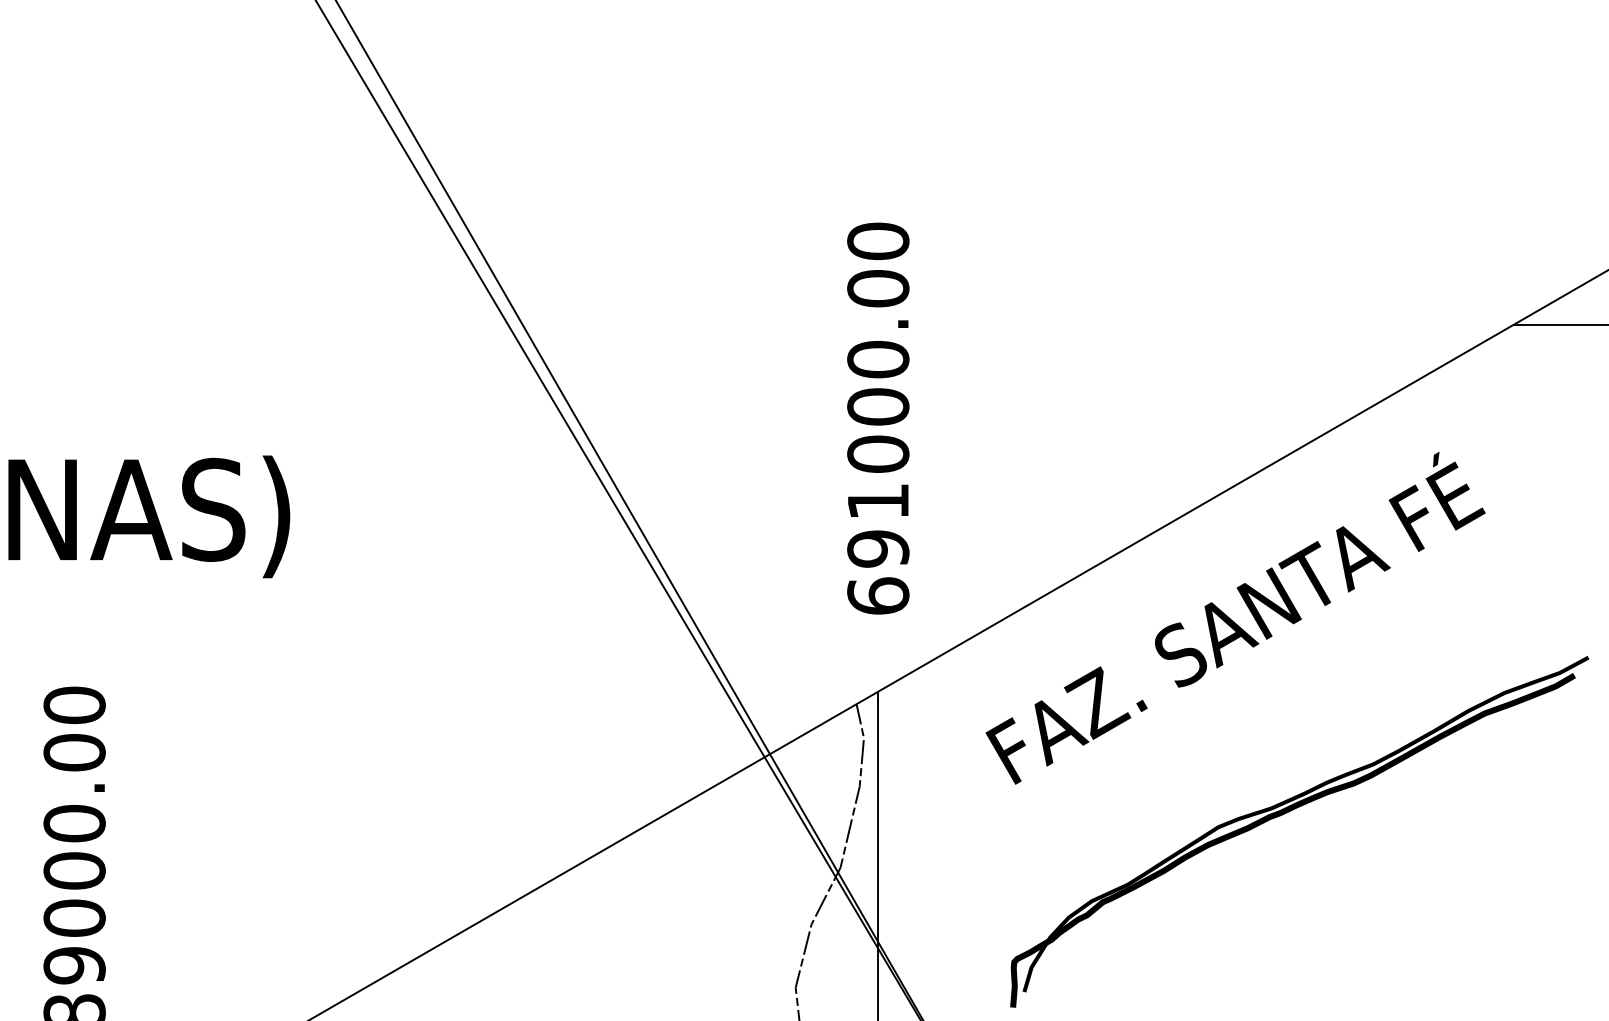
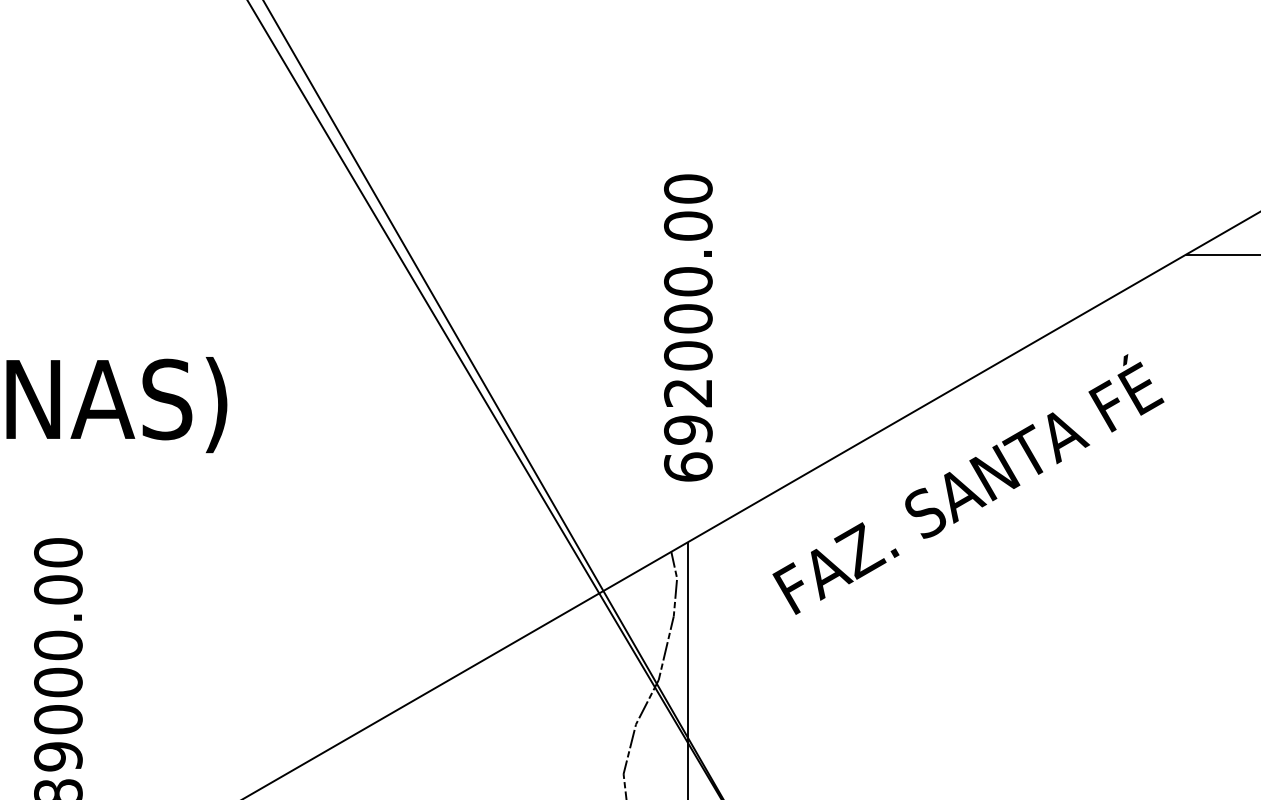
text: (877, 502) -> (687, 393), 691000.00 -> 692000.00
part: (1289, 812) -> (1010, 636), removed

